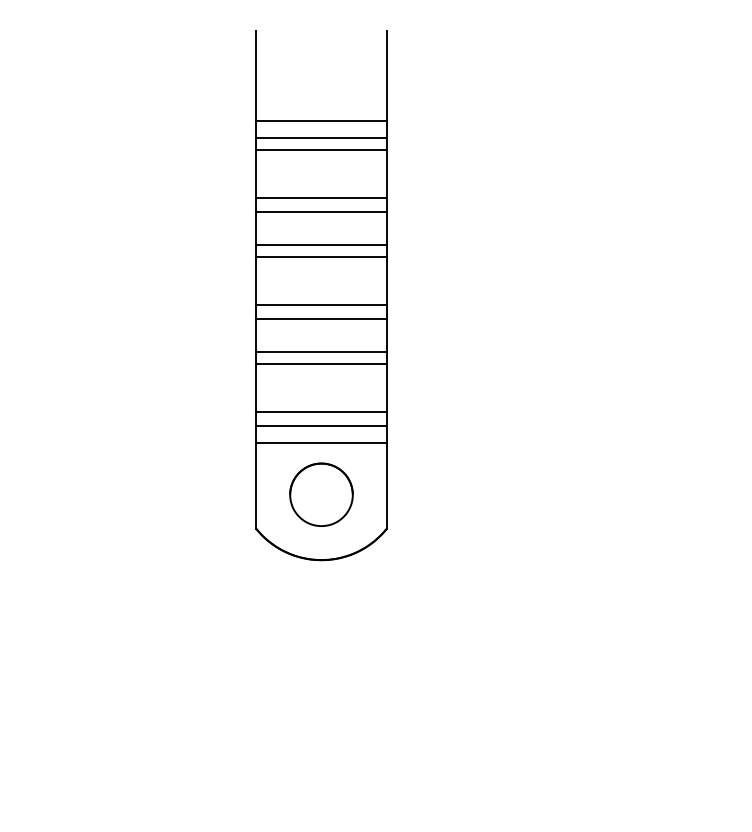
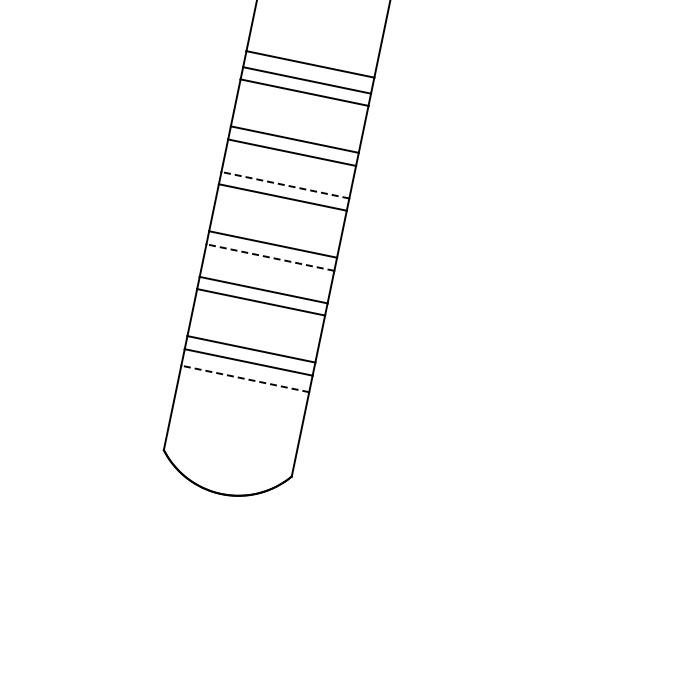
line: (321, 244) -> (285, 184), solid -> dashed
line: (321, 318) -> (270, 257), solid -> dashed
line: (321, 442) -> (245, 378), solid -> dashed
part: (321, 494) -> (234, 429), removed

